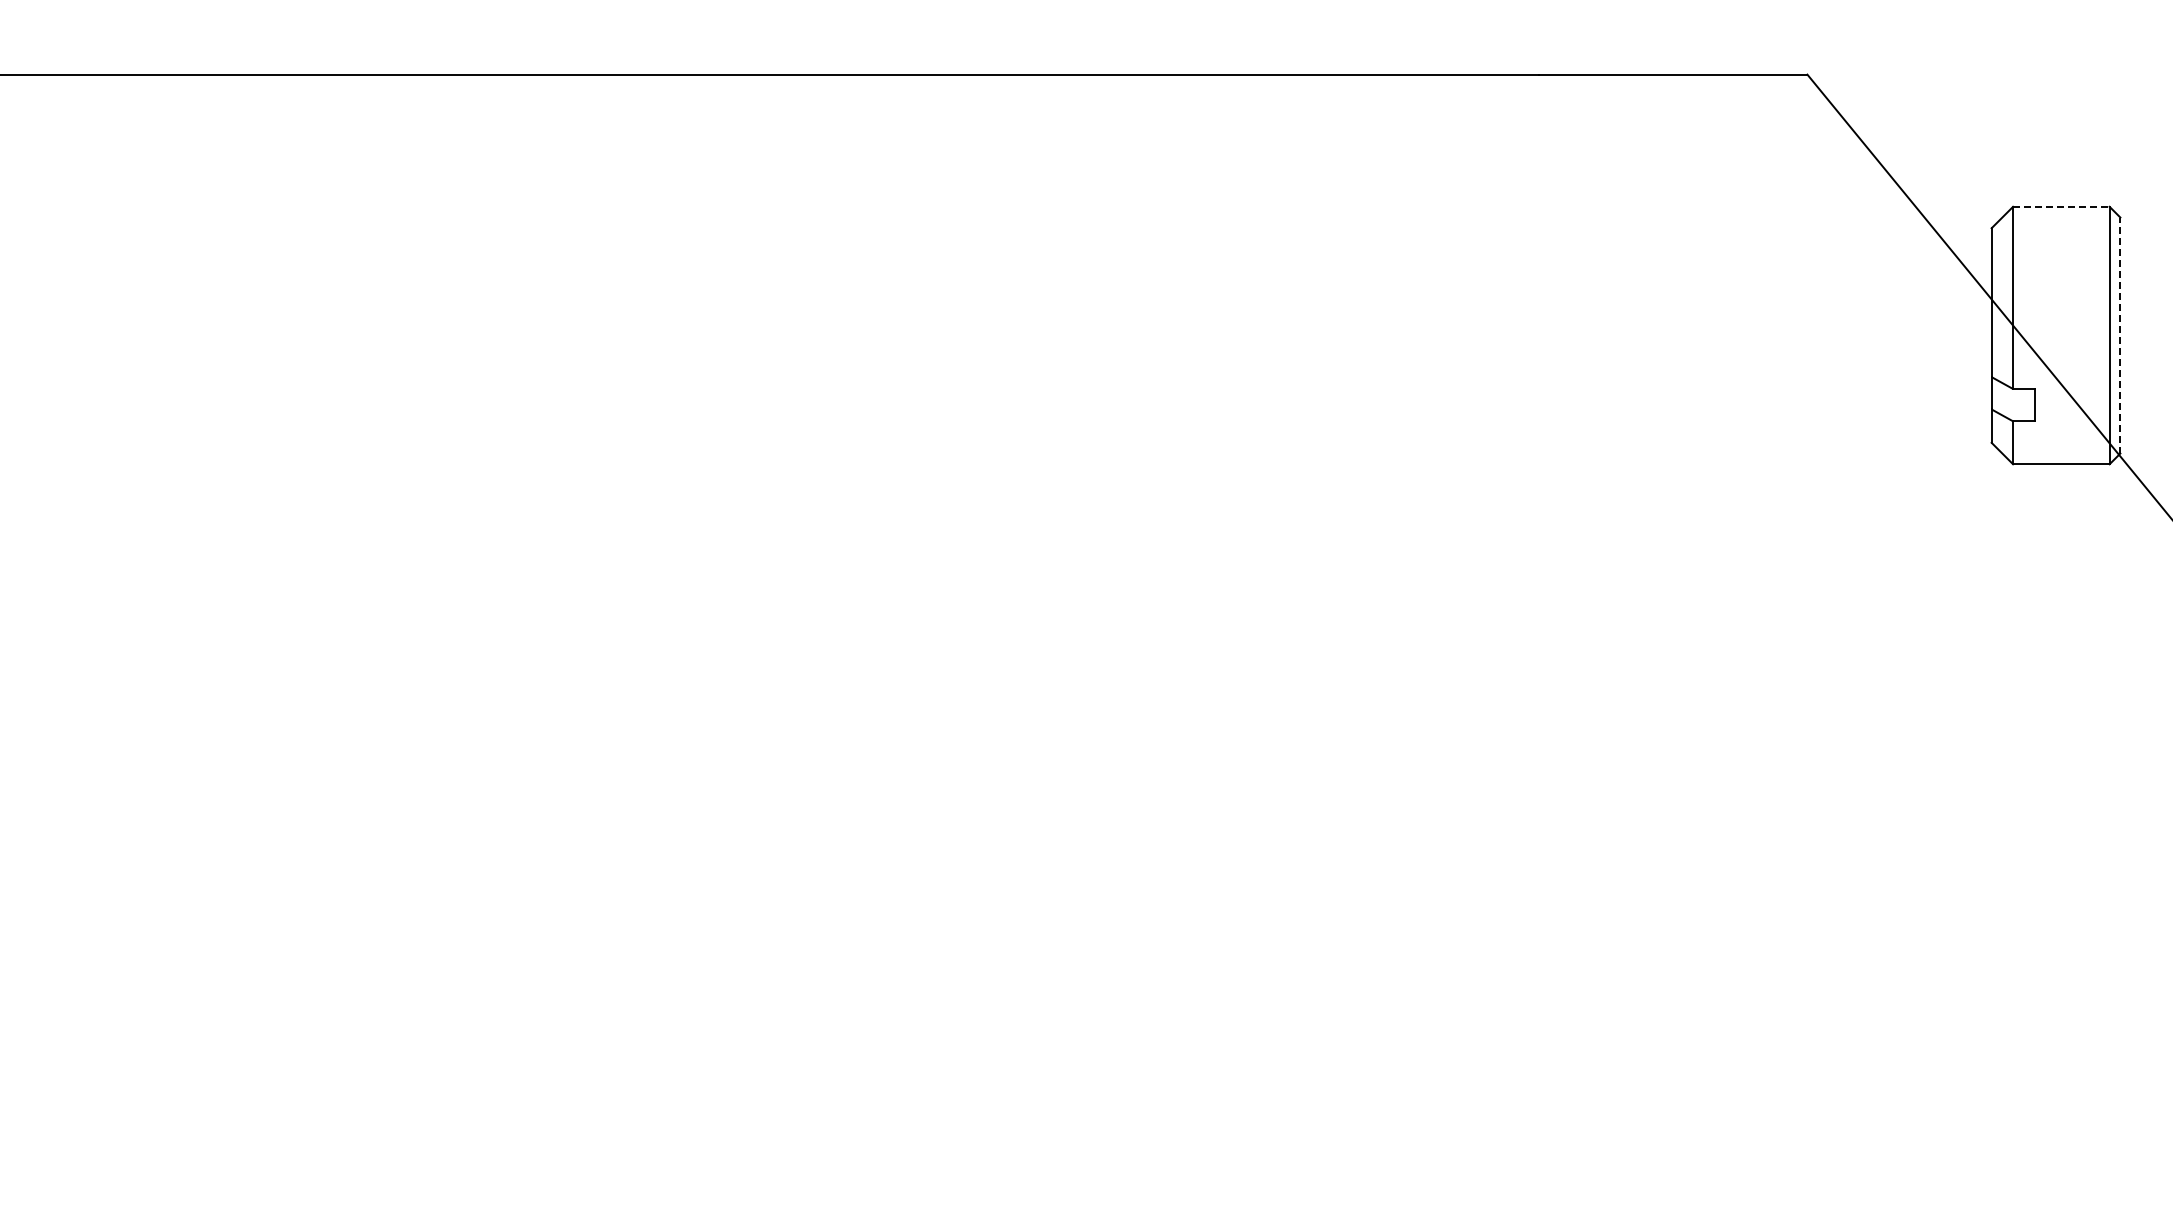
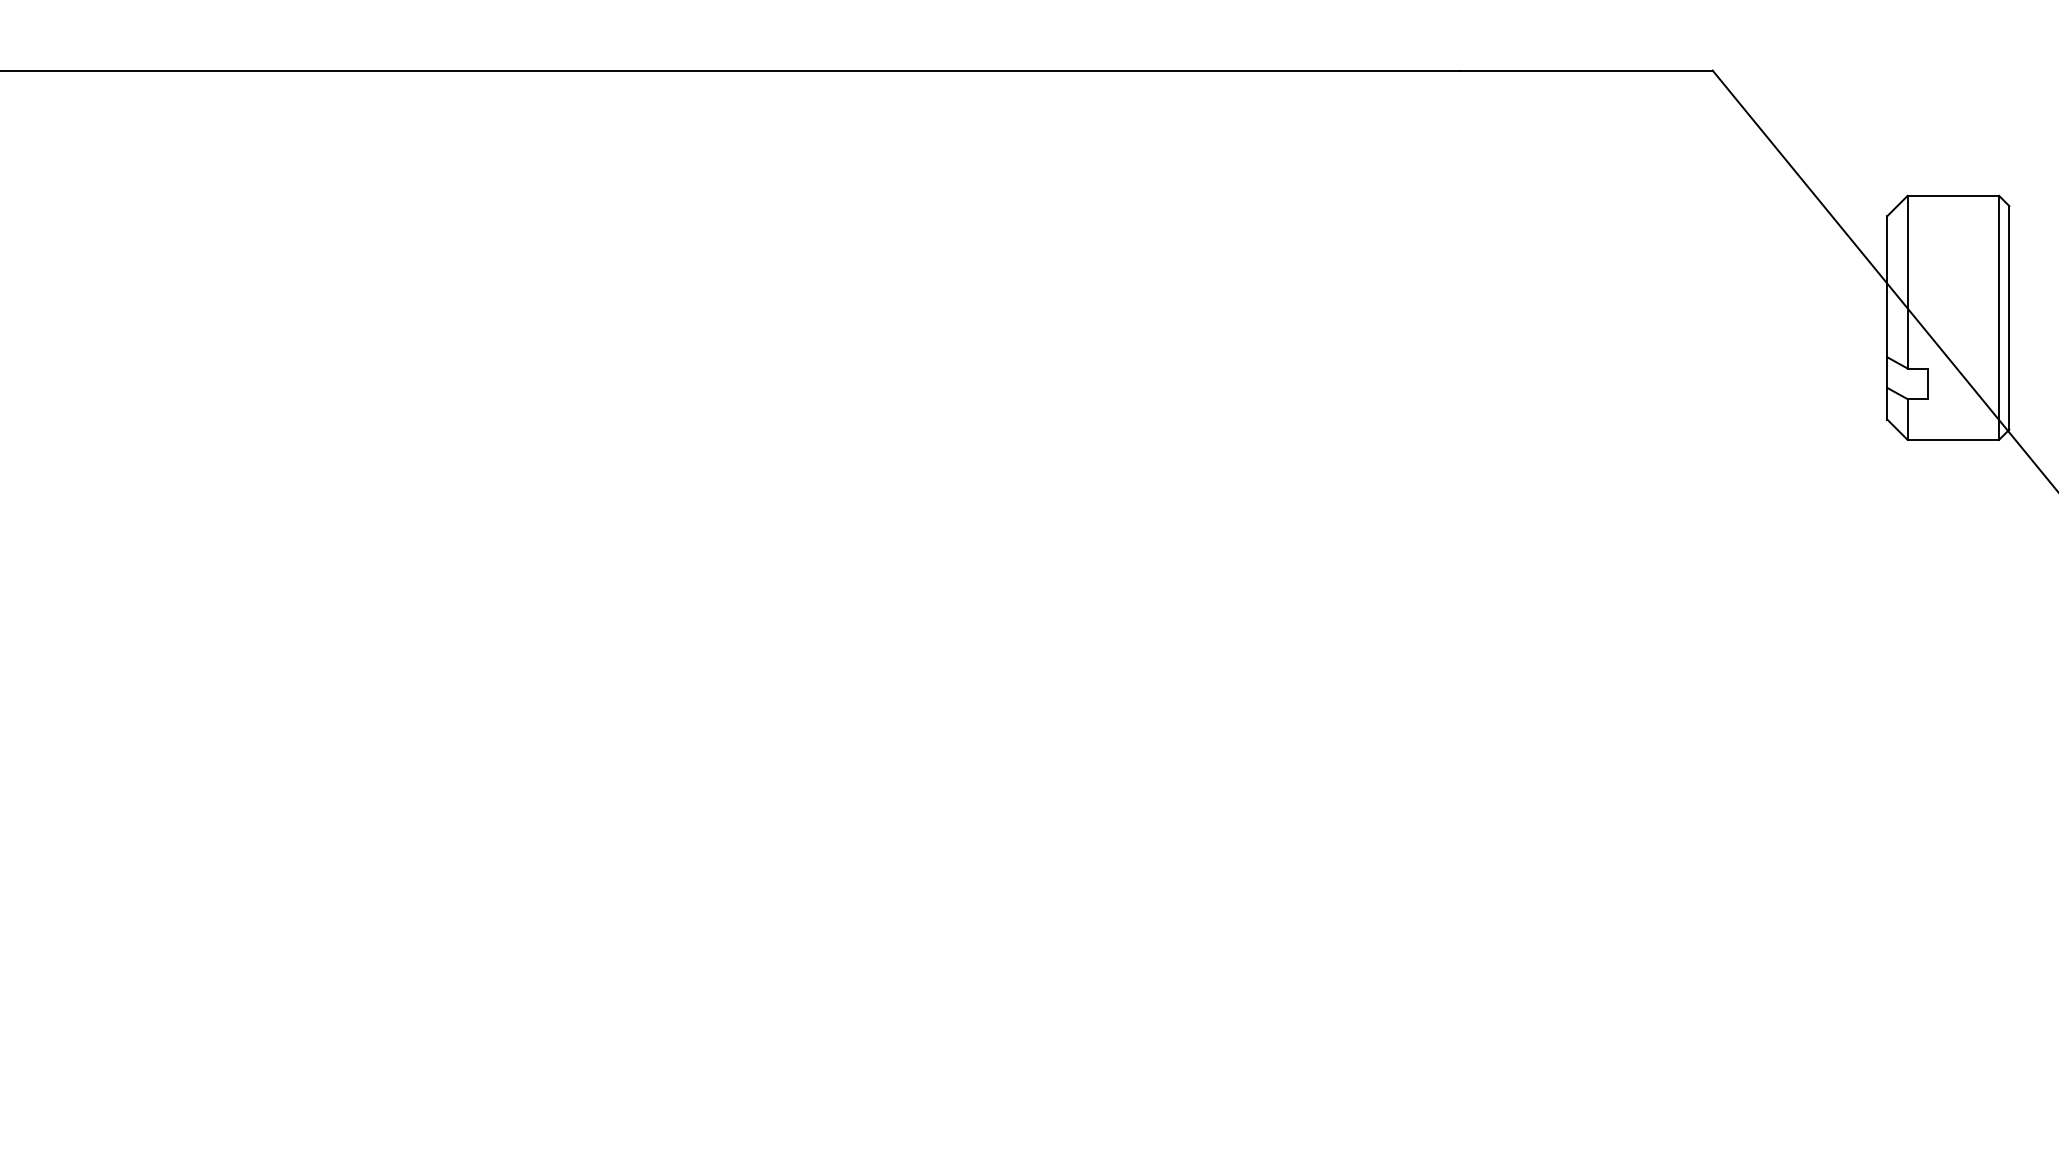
line: (2061, 206) -> (1953, 195), dashed -> solid
line: (2120, 335) -> (2009, 317), dashed -> solid

